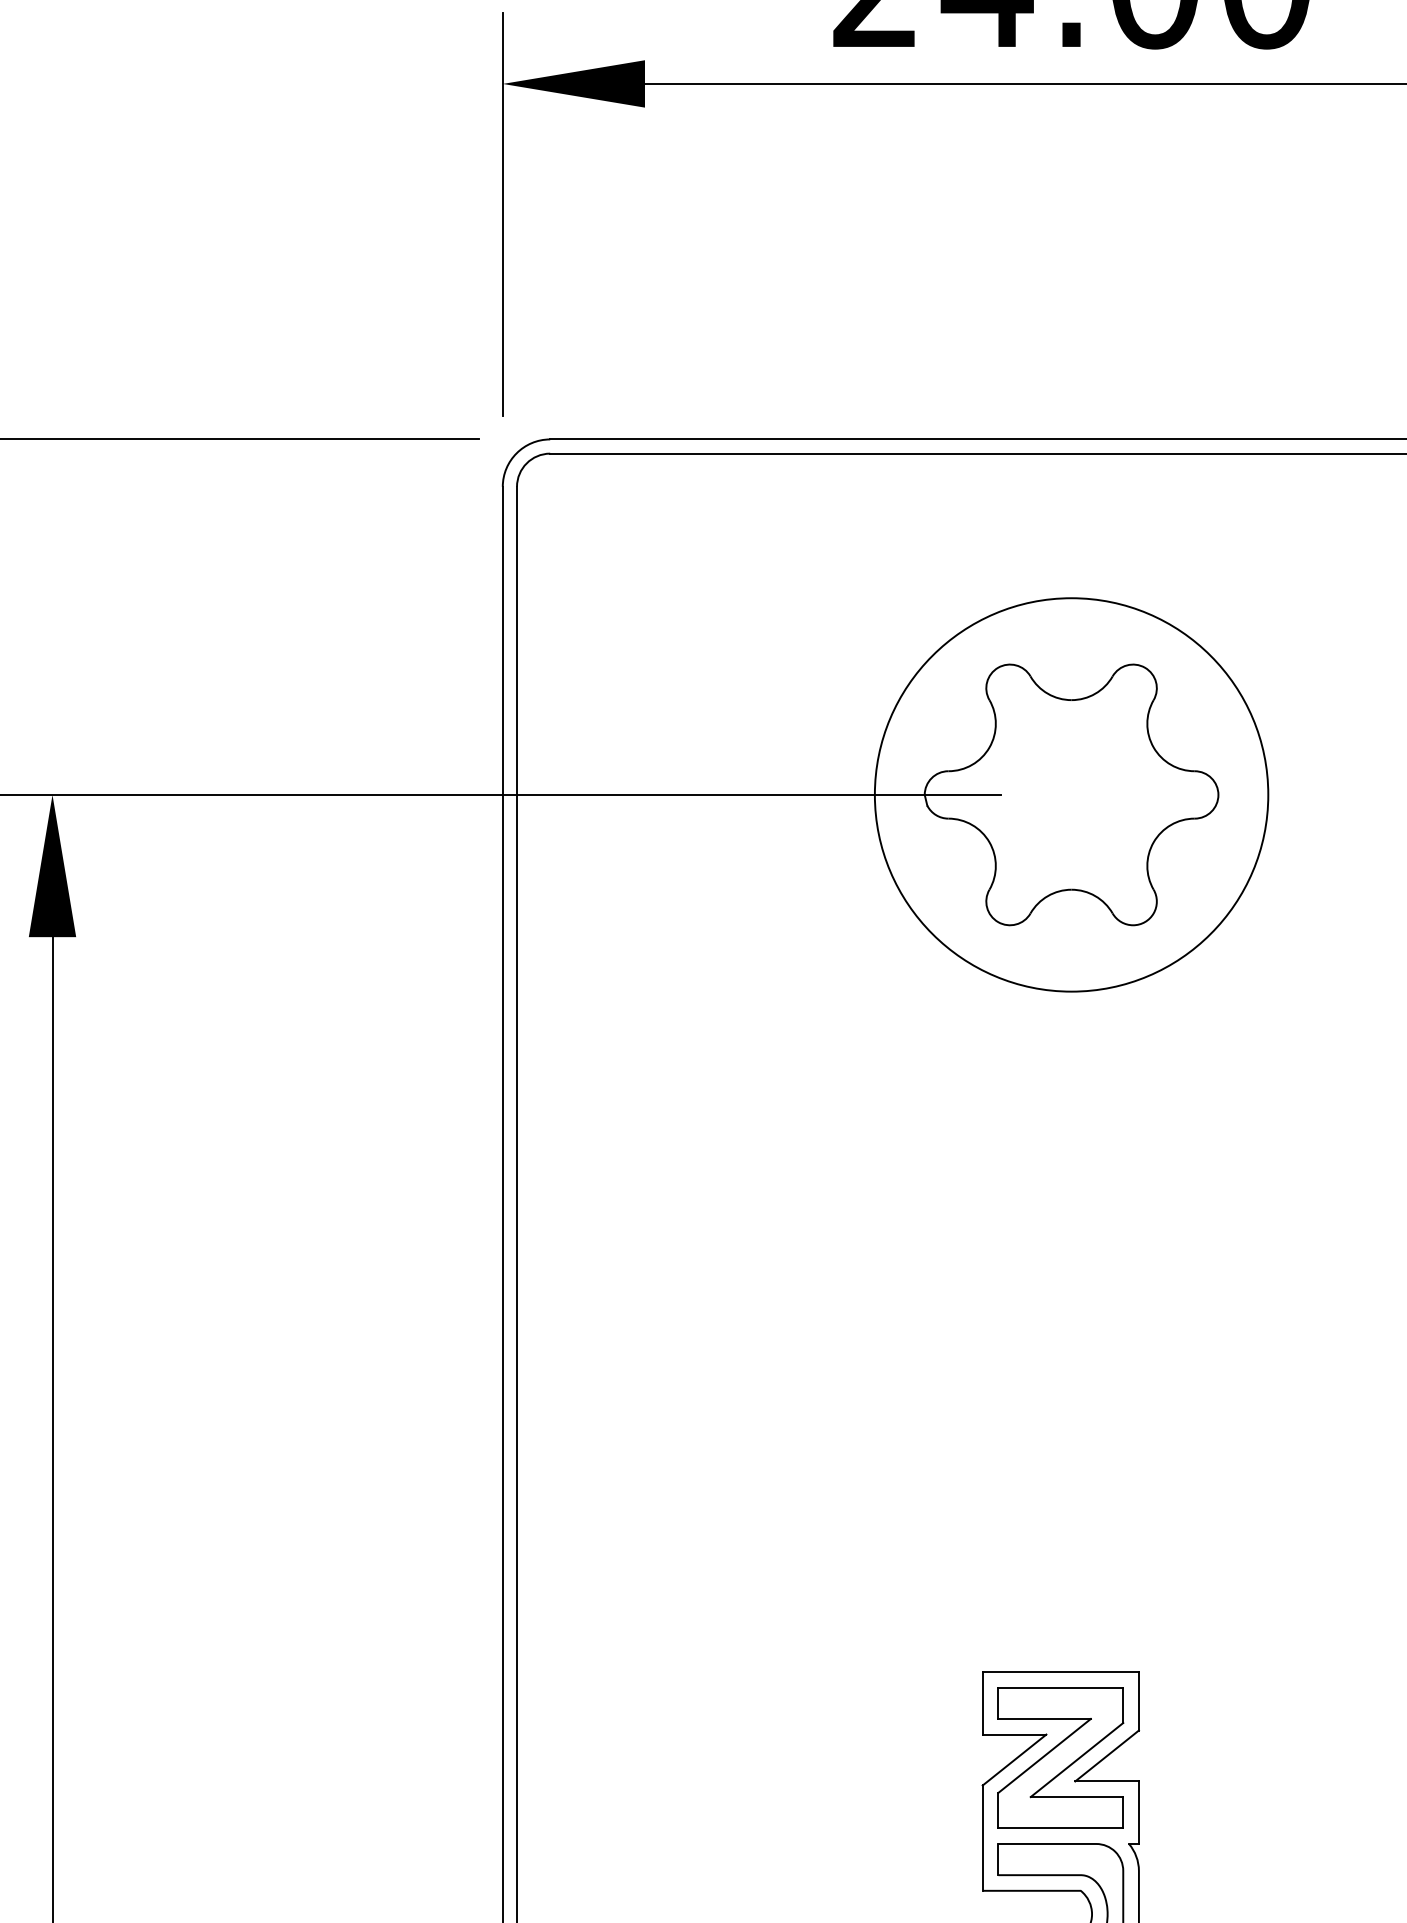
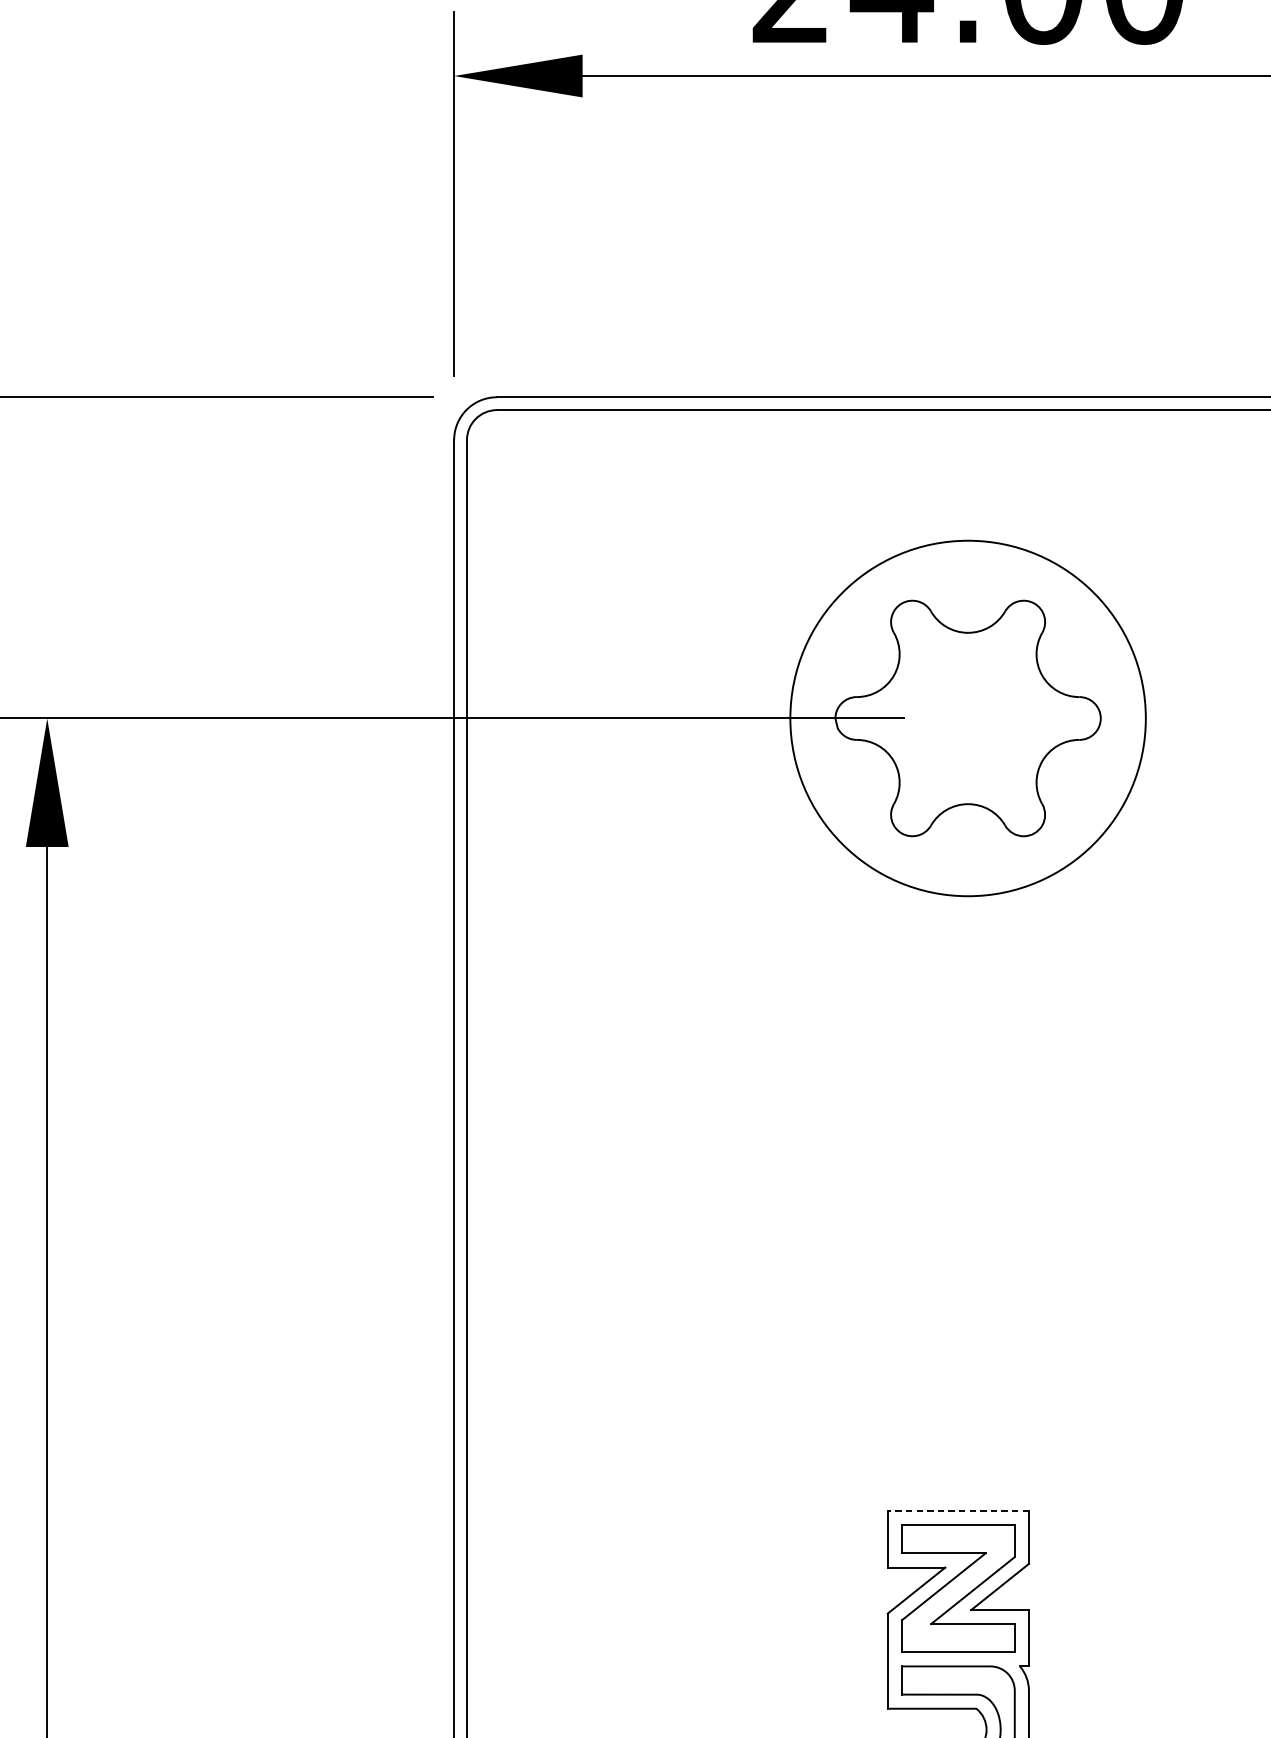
line: (1060, 1672) -> (958, 1511), solid -> dashed

